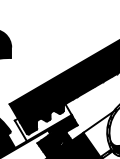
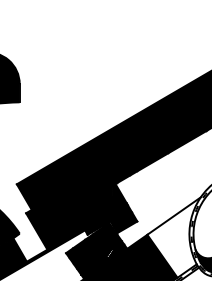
fill: (42, 122) -> (75, 216), added

